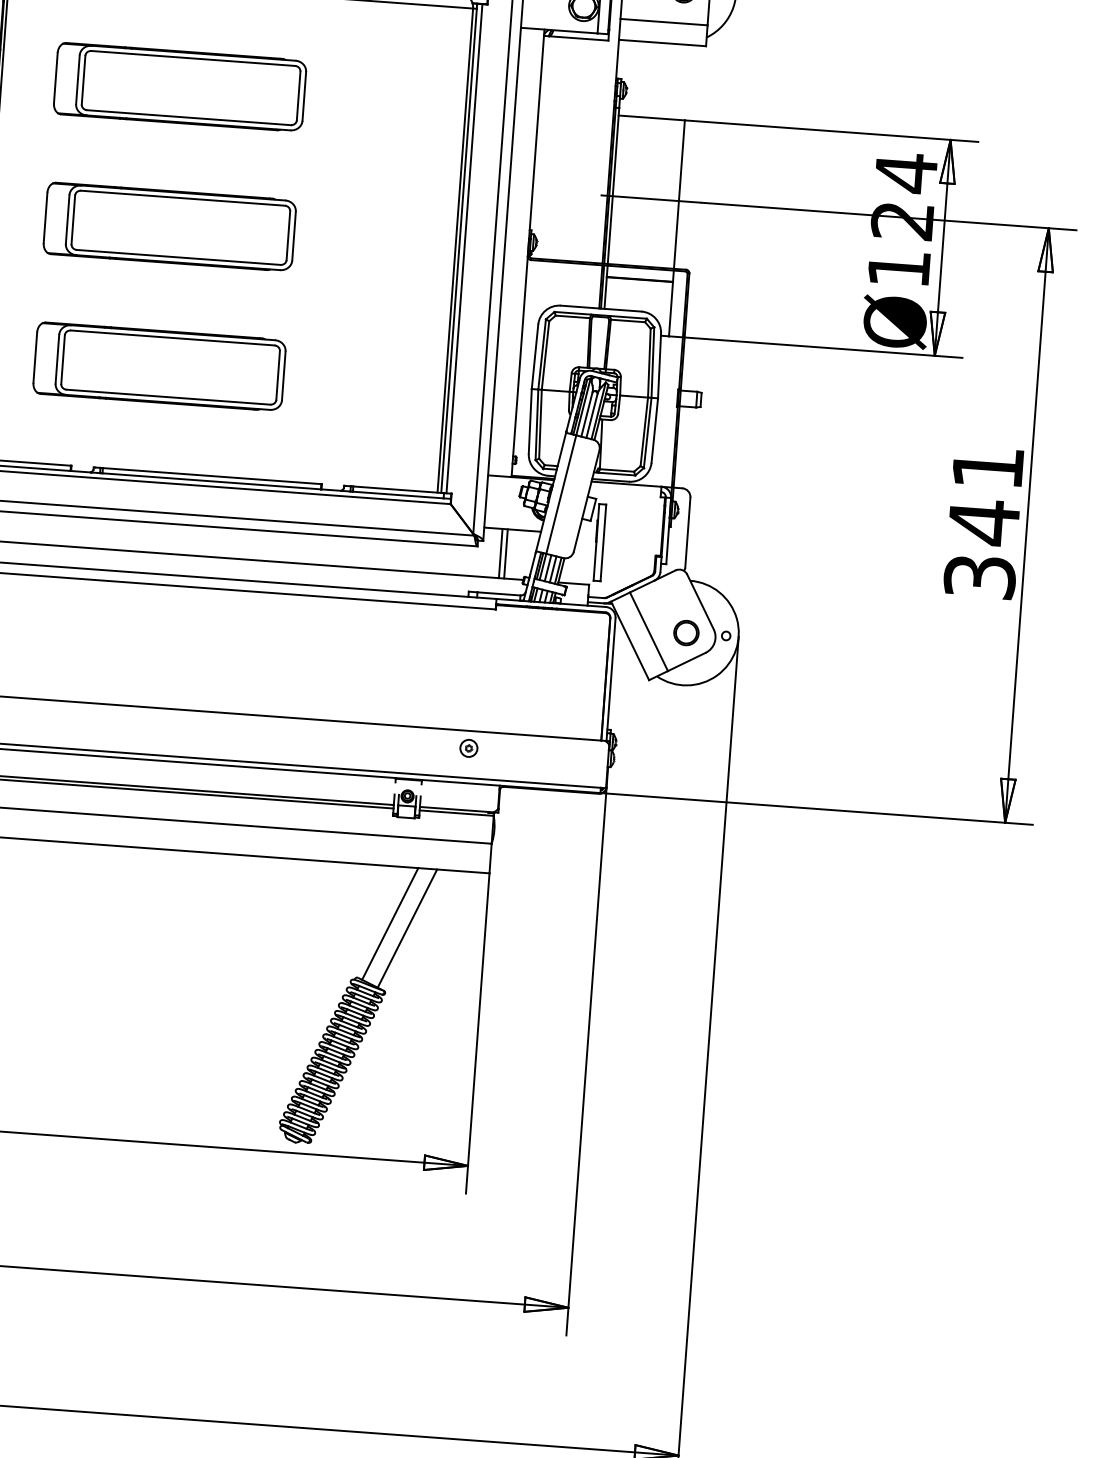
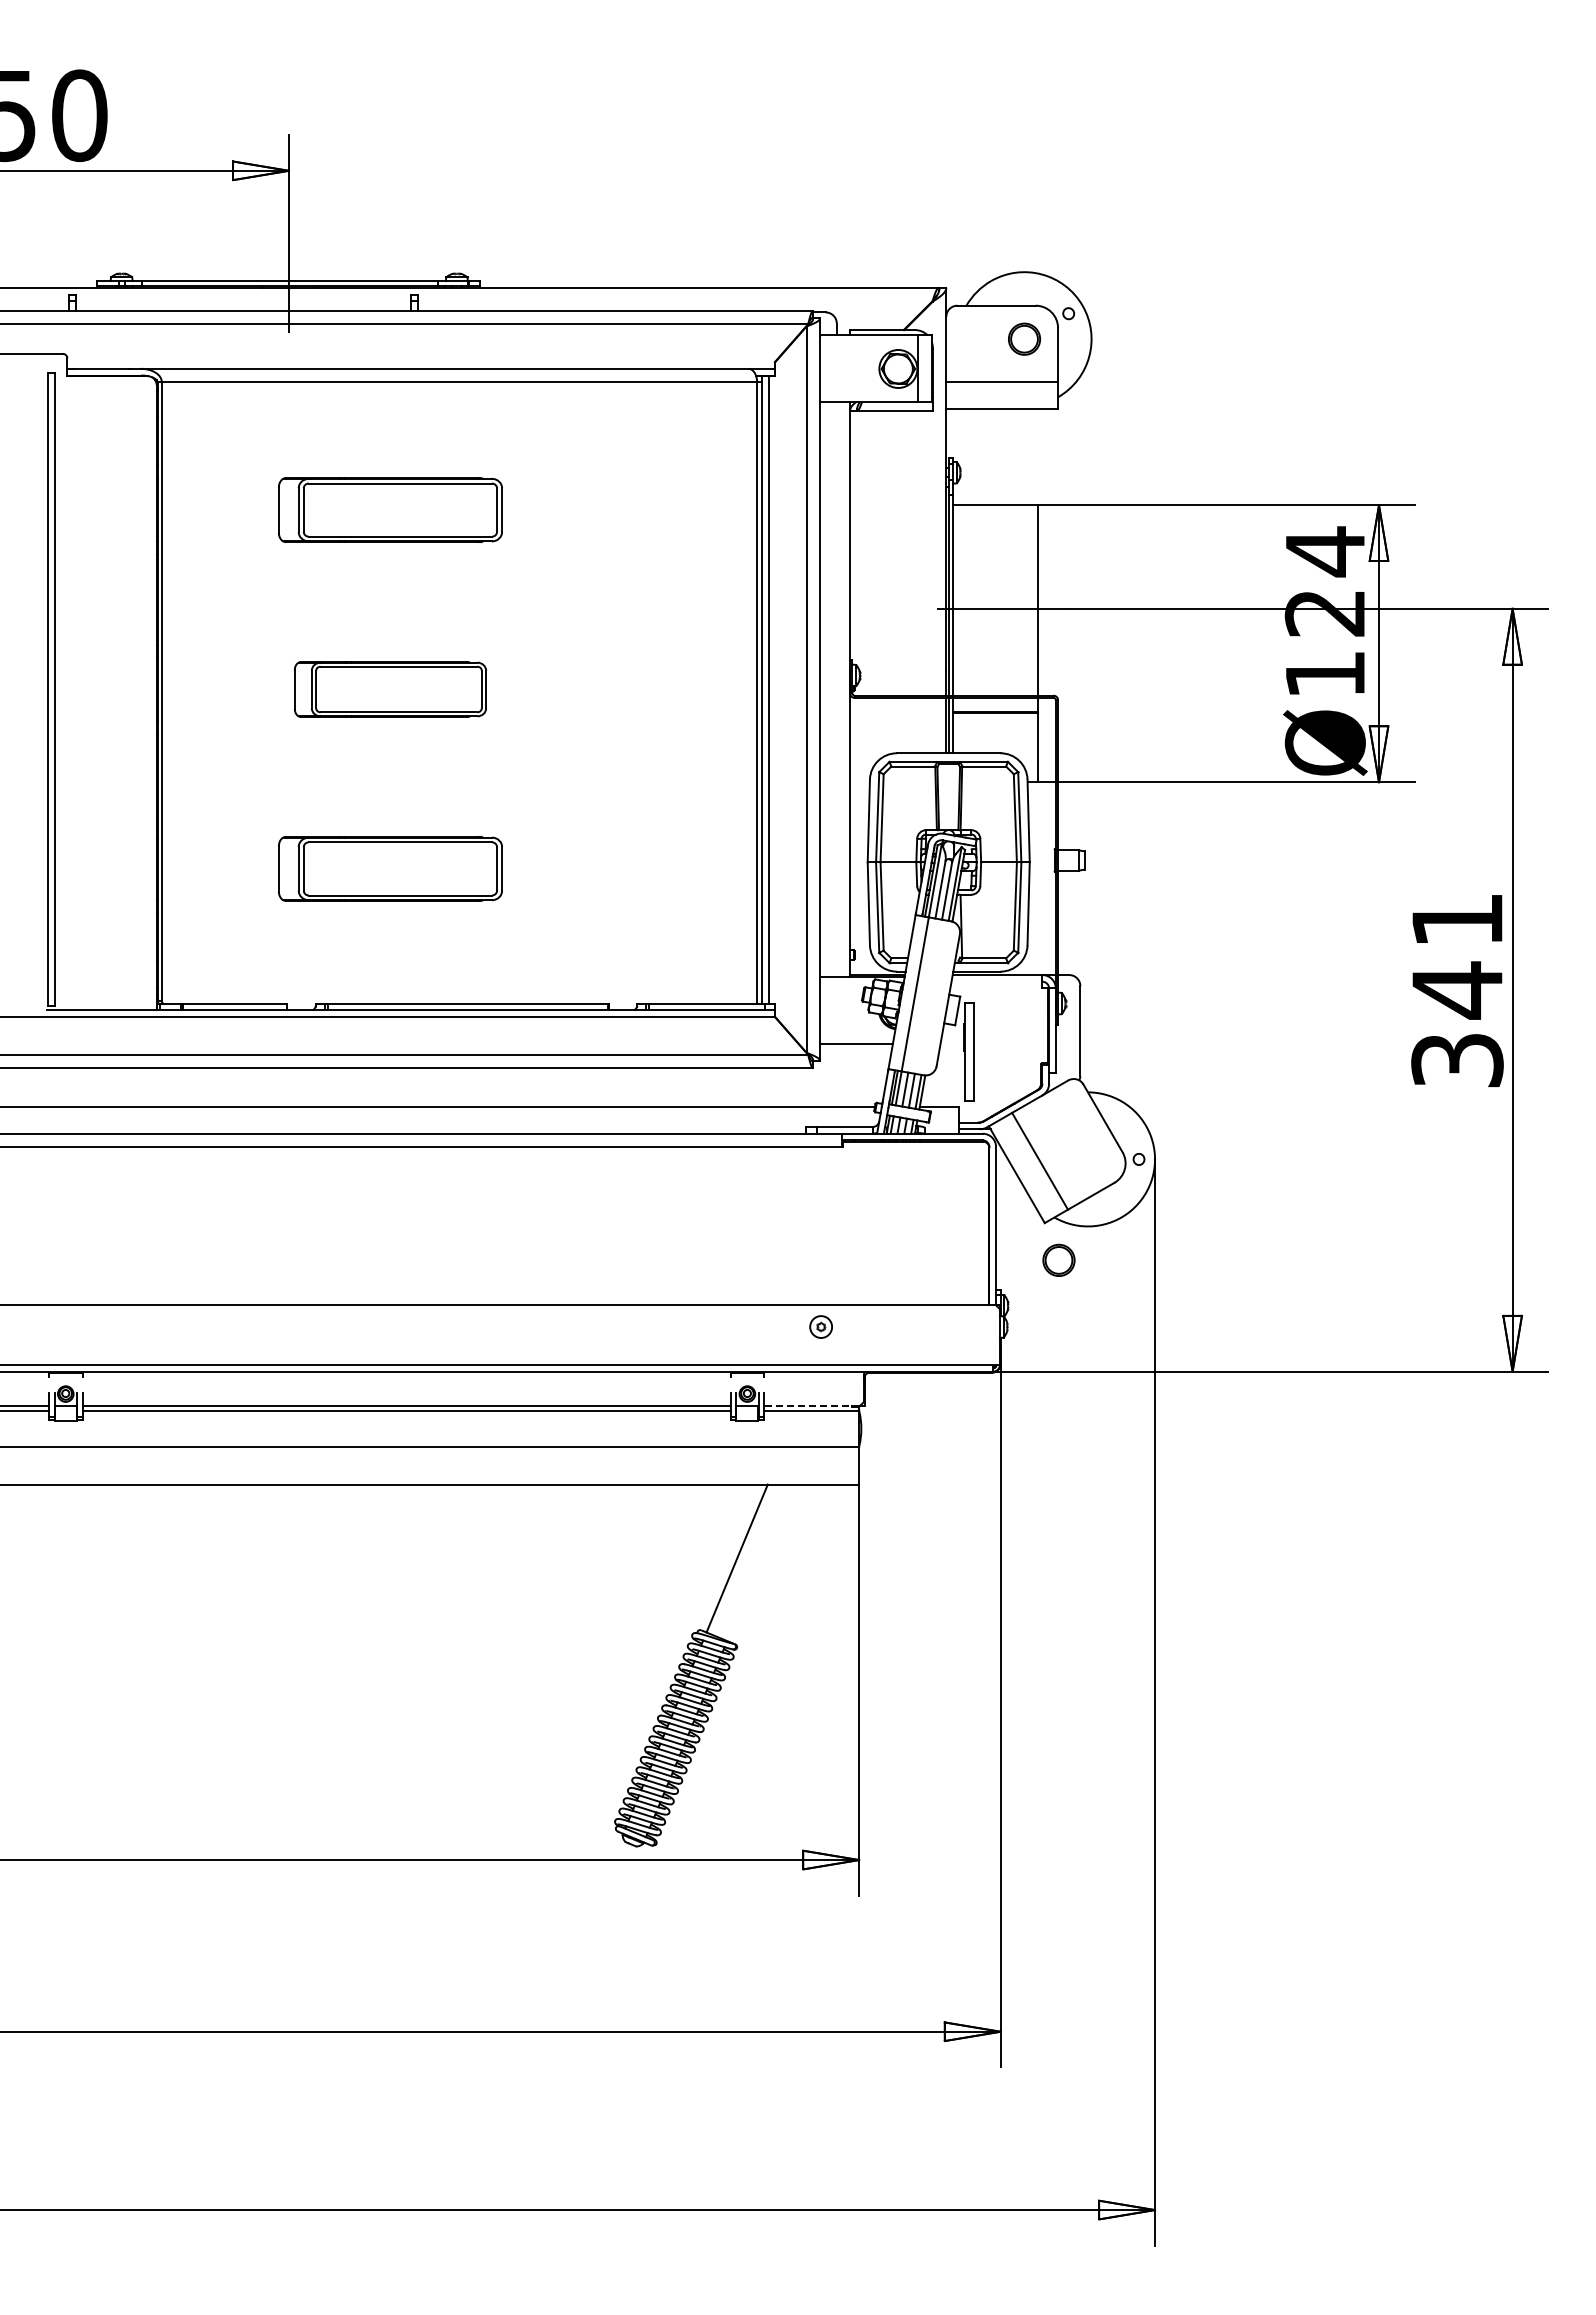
part: (180, 86) -> (390, 509), size x0.7
part: (169, 226) -> (390, 689), size x0.6
part: (159, 366) -> (390, 868), size x0.7
line: (500, 552) -> (843, 1074), removed
line: (506, 553) -> (850, 1074), removed
part: (686, 632) -> (1058, 1259), moved
line: (456, 809) -> (811, 1406), solid -> dashed
line: (407, 928) -> (759, 1562), removed

